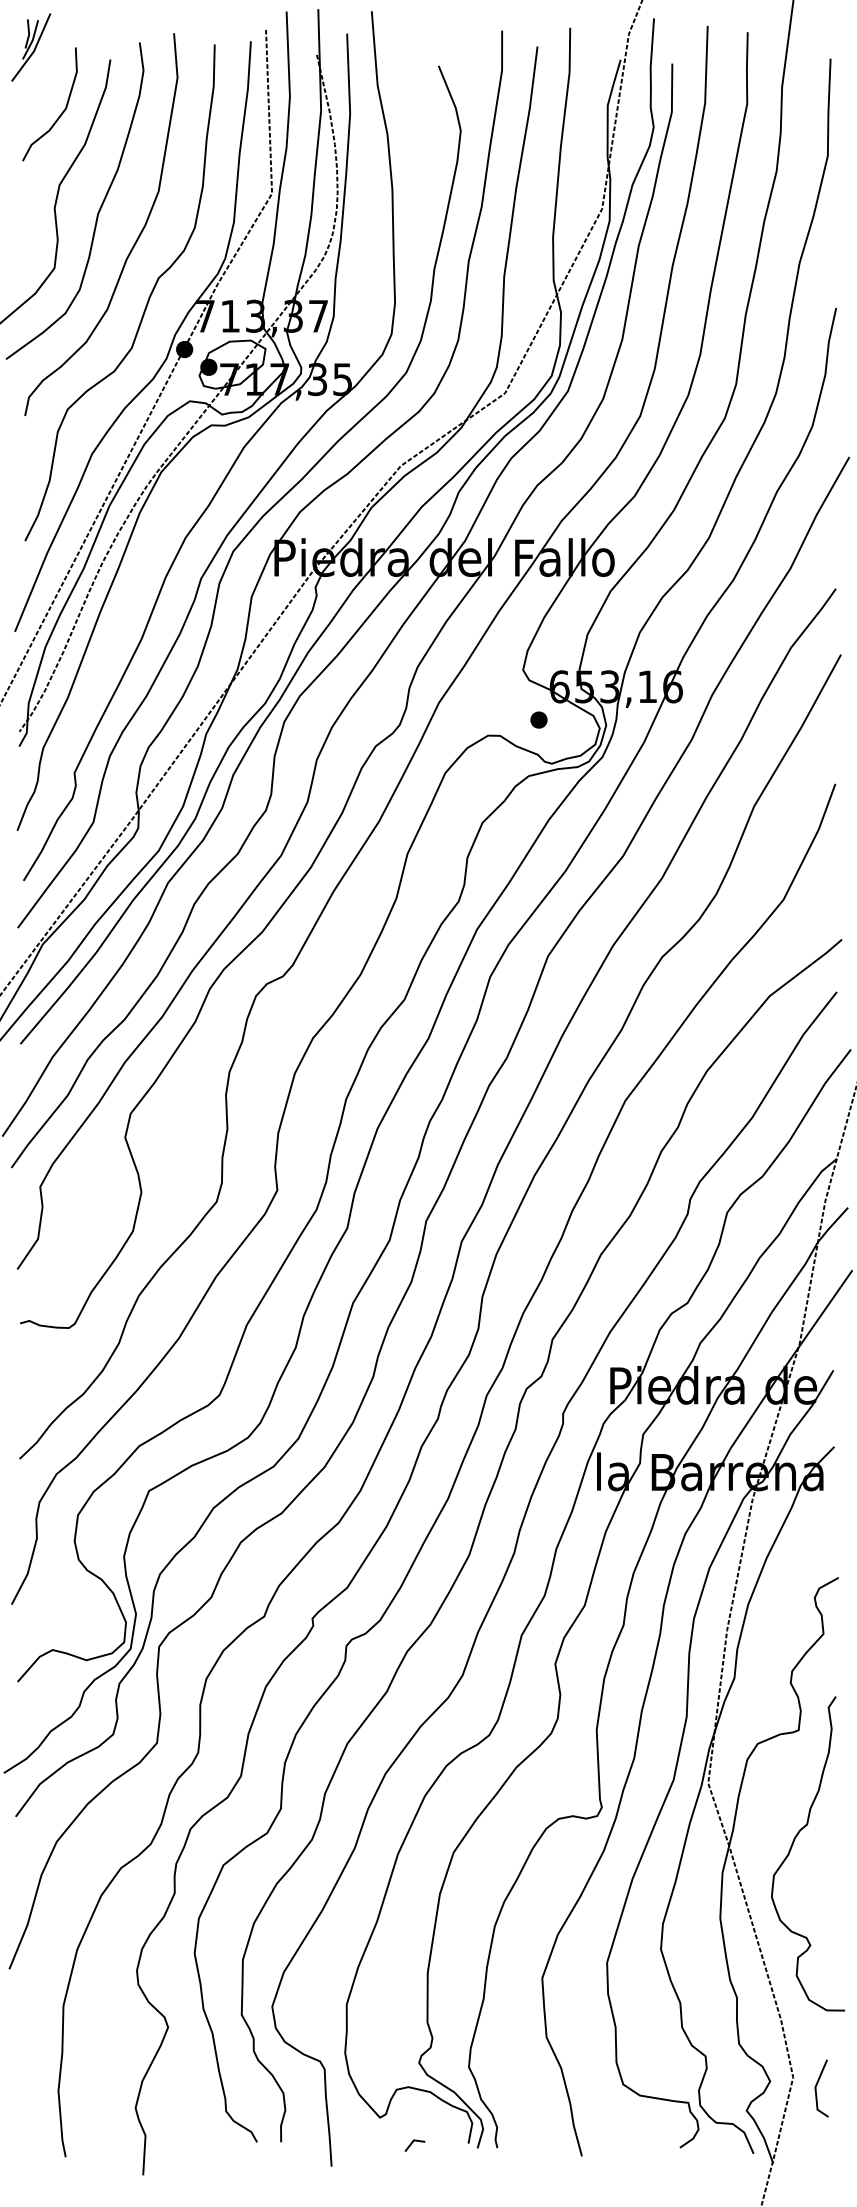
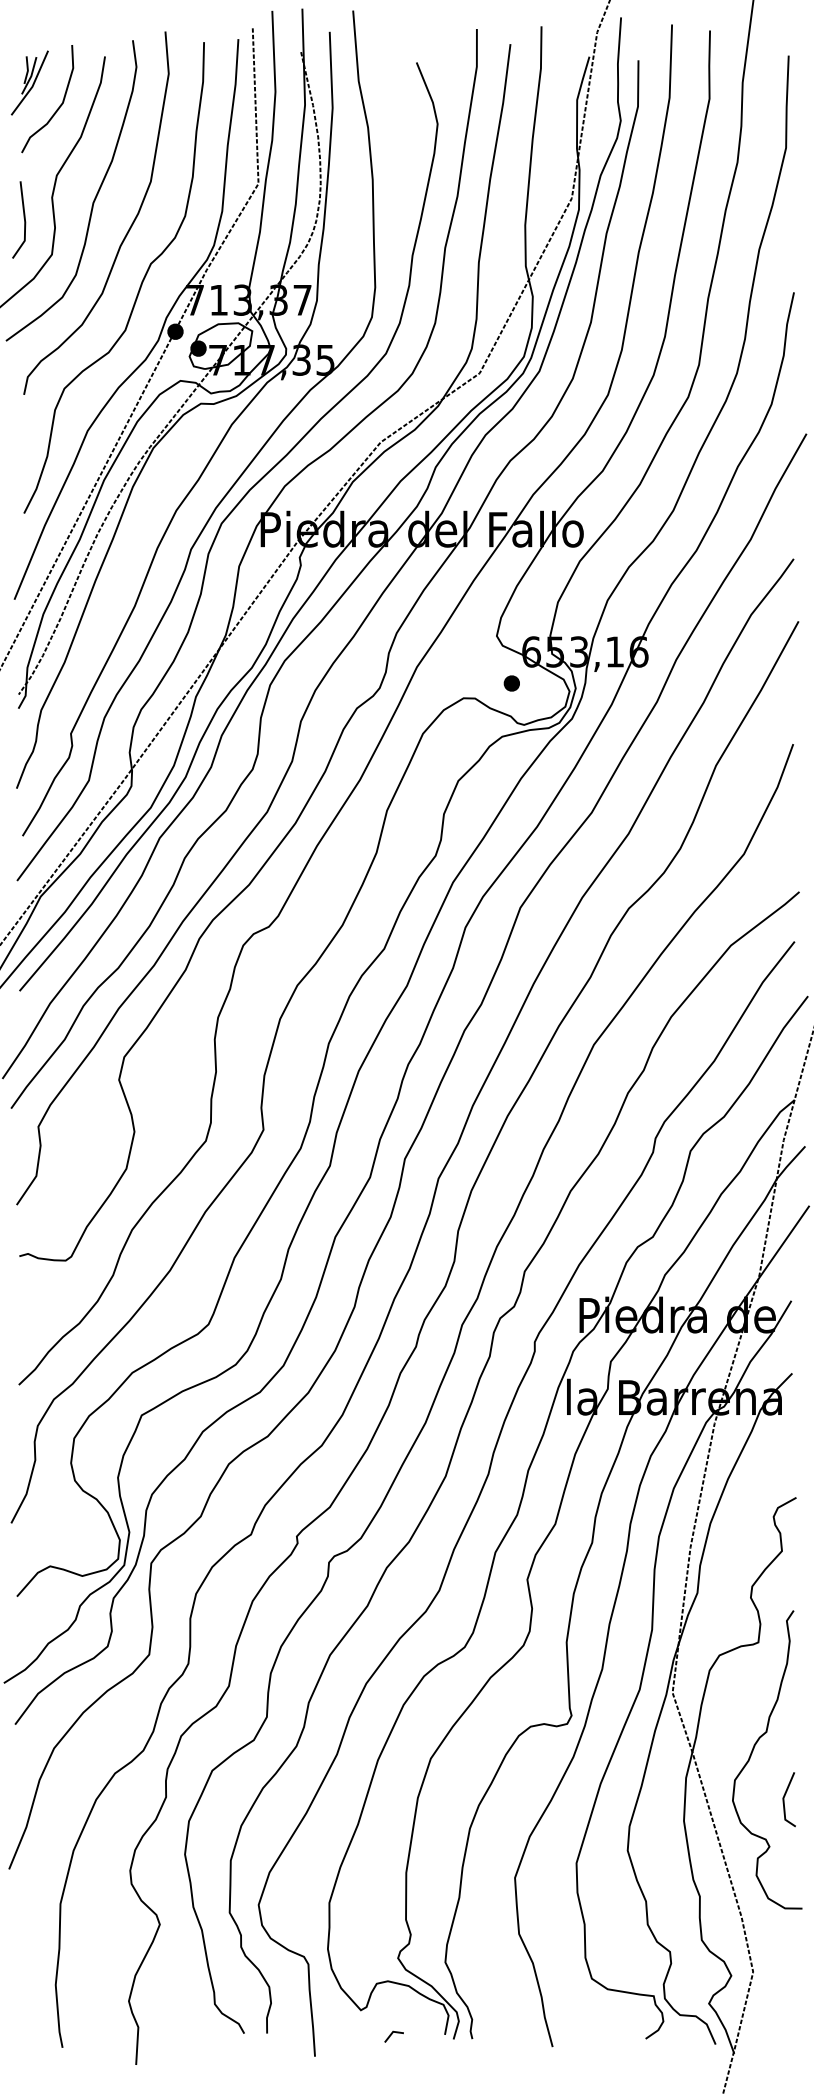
part: (30, 46) -> (29, 82), moved
line: (24, 230) -> (23, 218), added
line: (816, 2088) -> (784, 1799), moved

